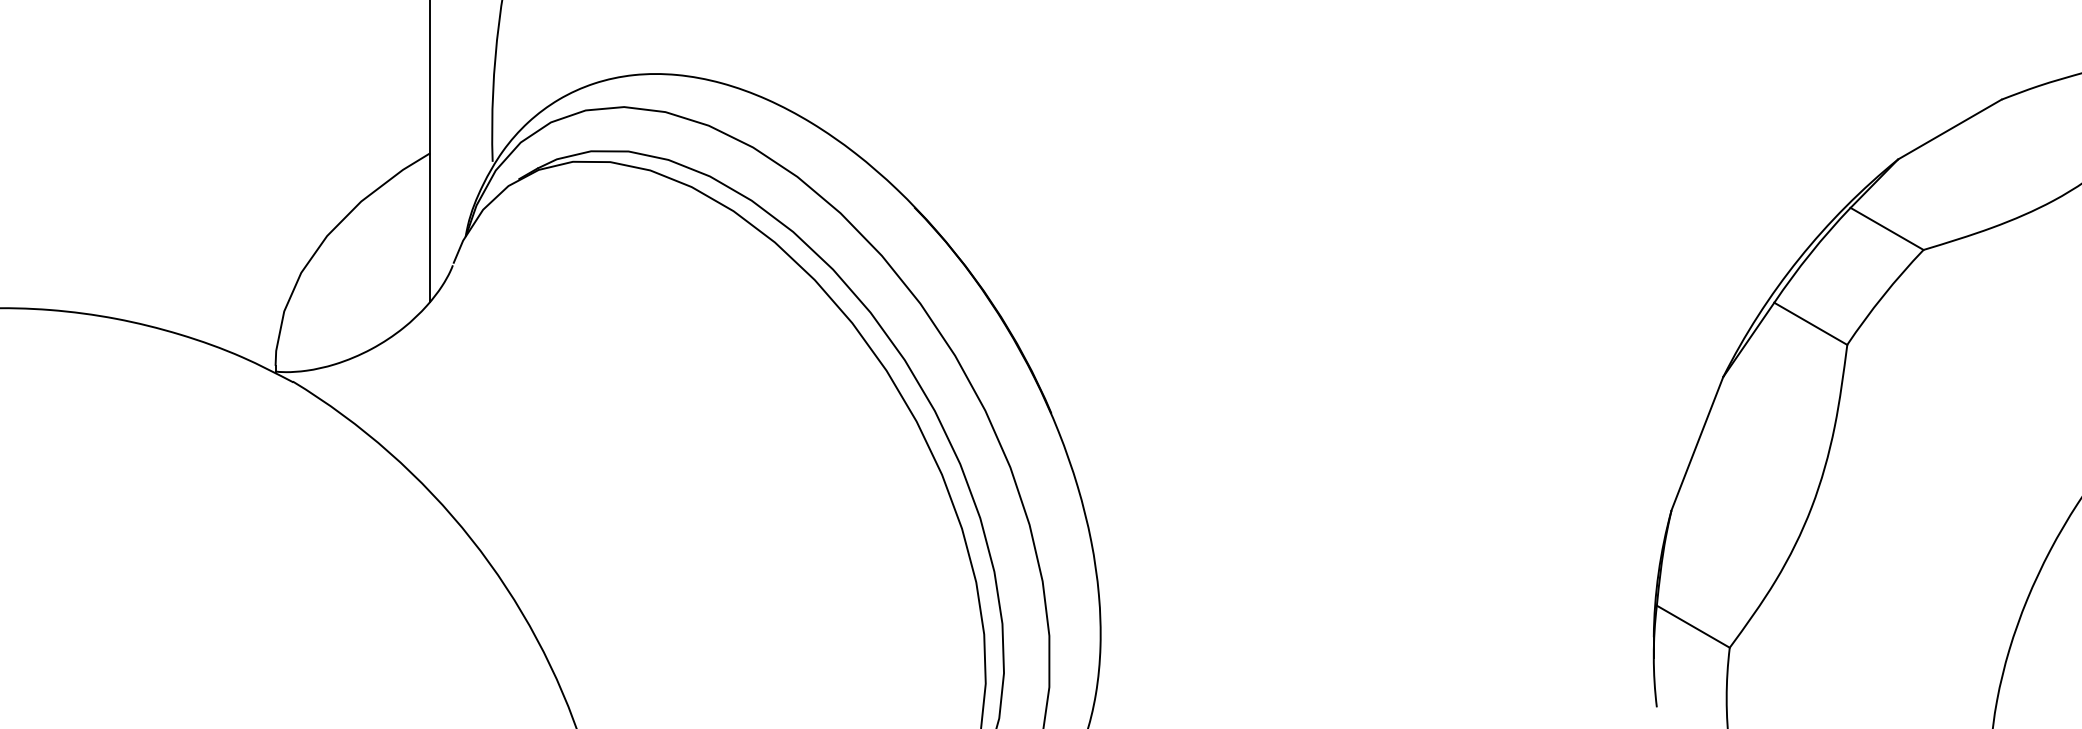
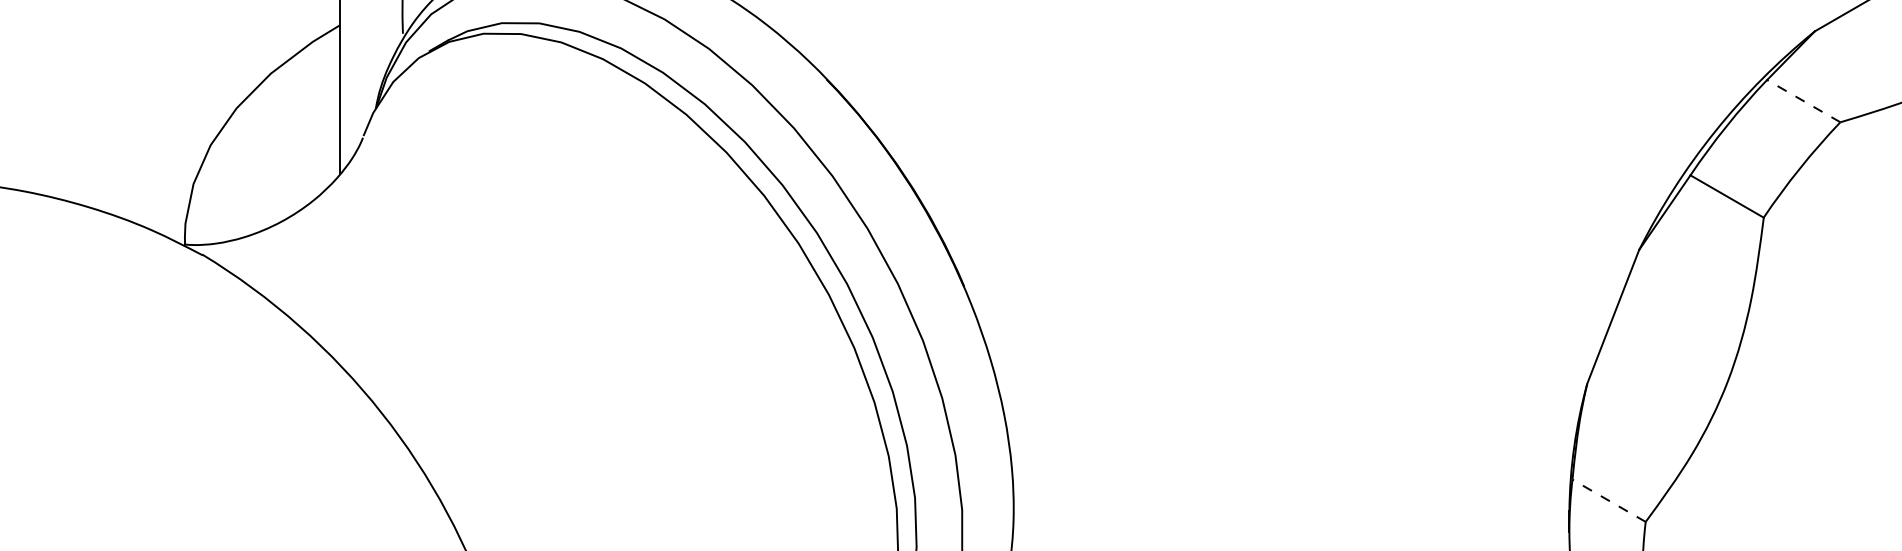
line: (1886, 228) -> (1803, 100), solid -> dashed
line: (1692, 626) -> (1608, 500), solid -> dashed

